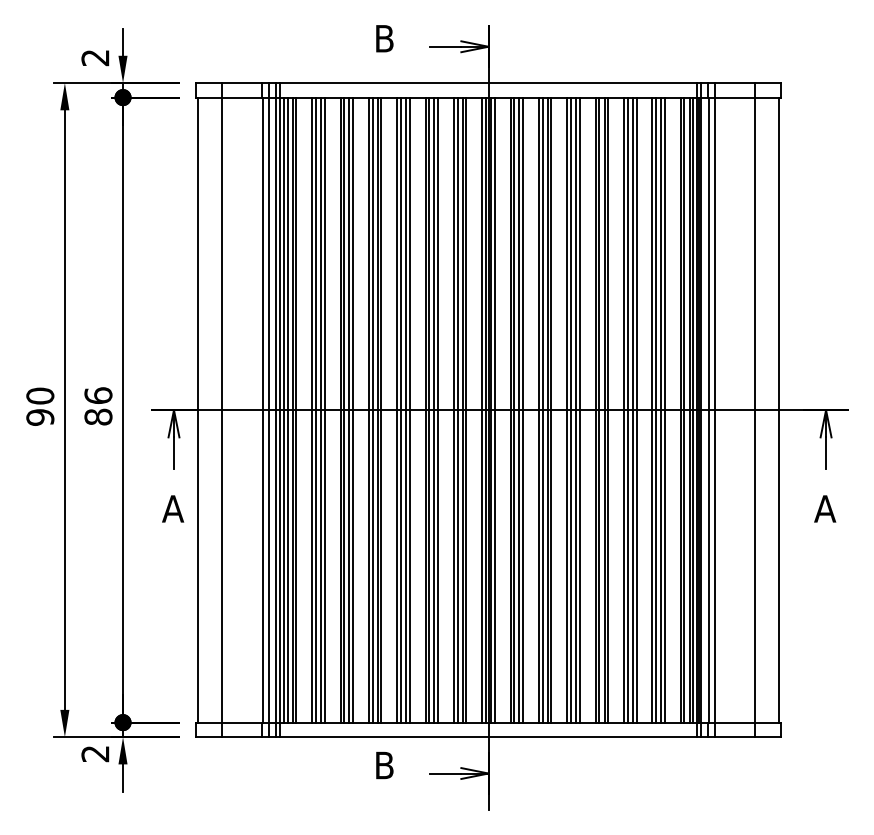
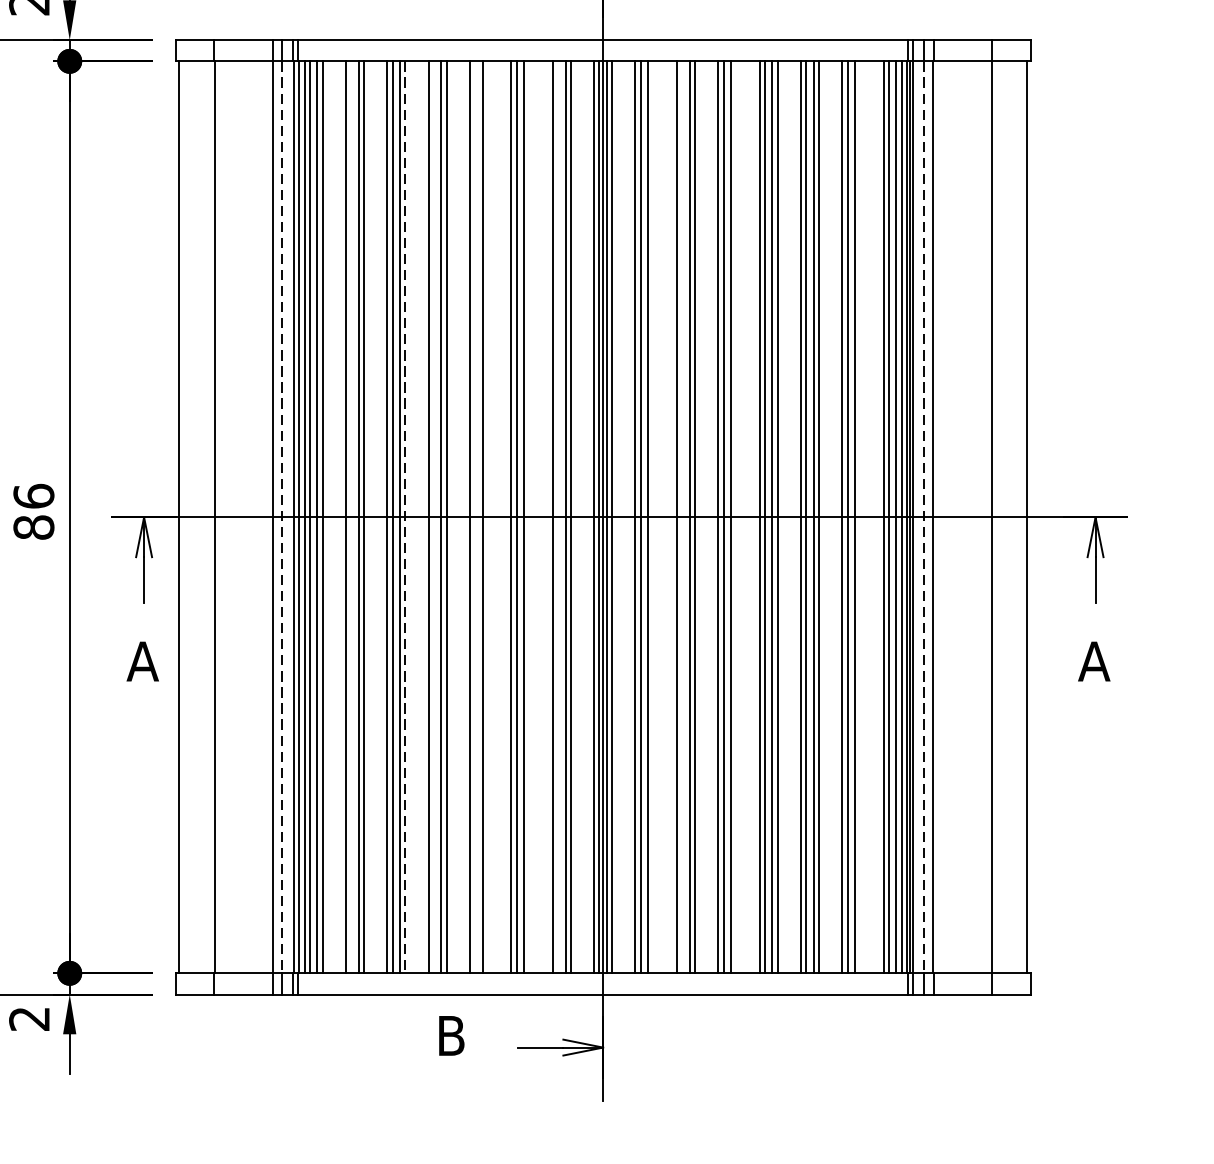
line: (315, 409) -> (350, 516), removed
line: (372, 409) -> (433, 516), removed
line: (401, 409) -> (476, 516), removed
line: (409, 409) -> (487, 516), removed
line: (438, 409) -> (530, 516), removed
line: (457, 409) -> (557, 516), removed
line: (523, 409) -> (654, 516), removed
line: (542, 409) -> (681, 516), removed
line: (579, 409) -> (735, 516), removed
line: (664, 409) -> (859, 516), removed
line: (268, 410) -> (282, 517), solid -> dashed
line: (353, 410) -> (406, 517), solid -> dashed
line: (708, 410) -> (924, 517), solid -> dashed

